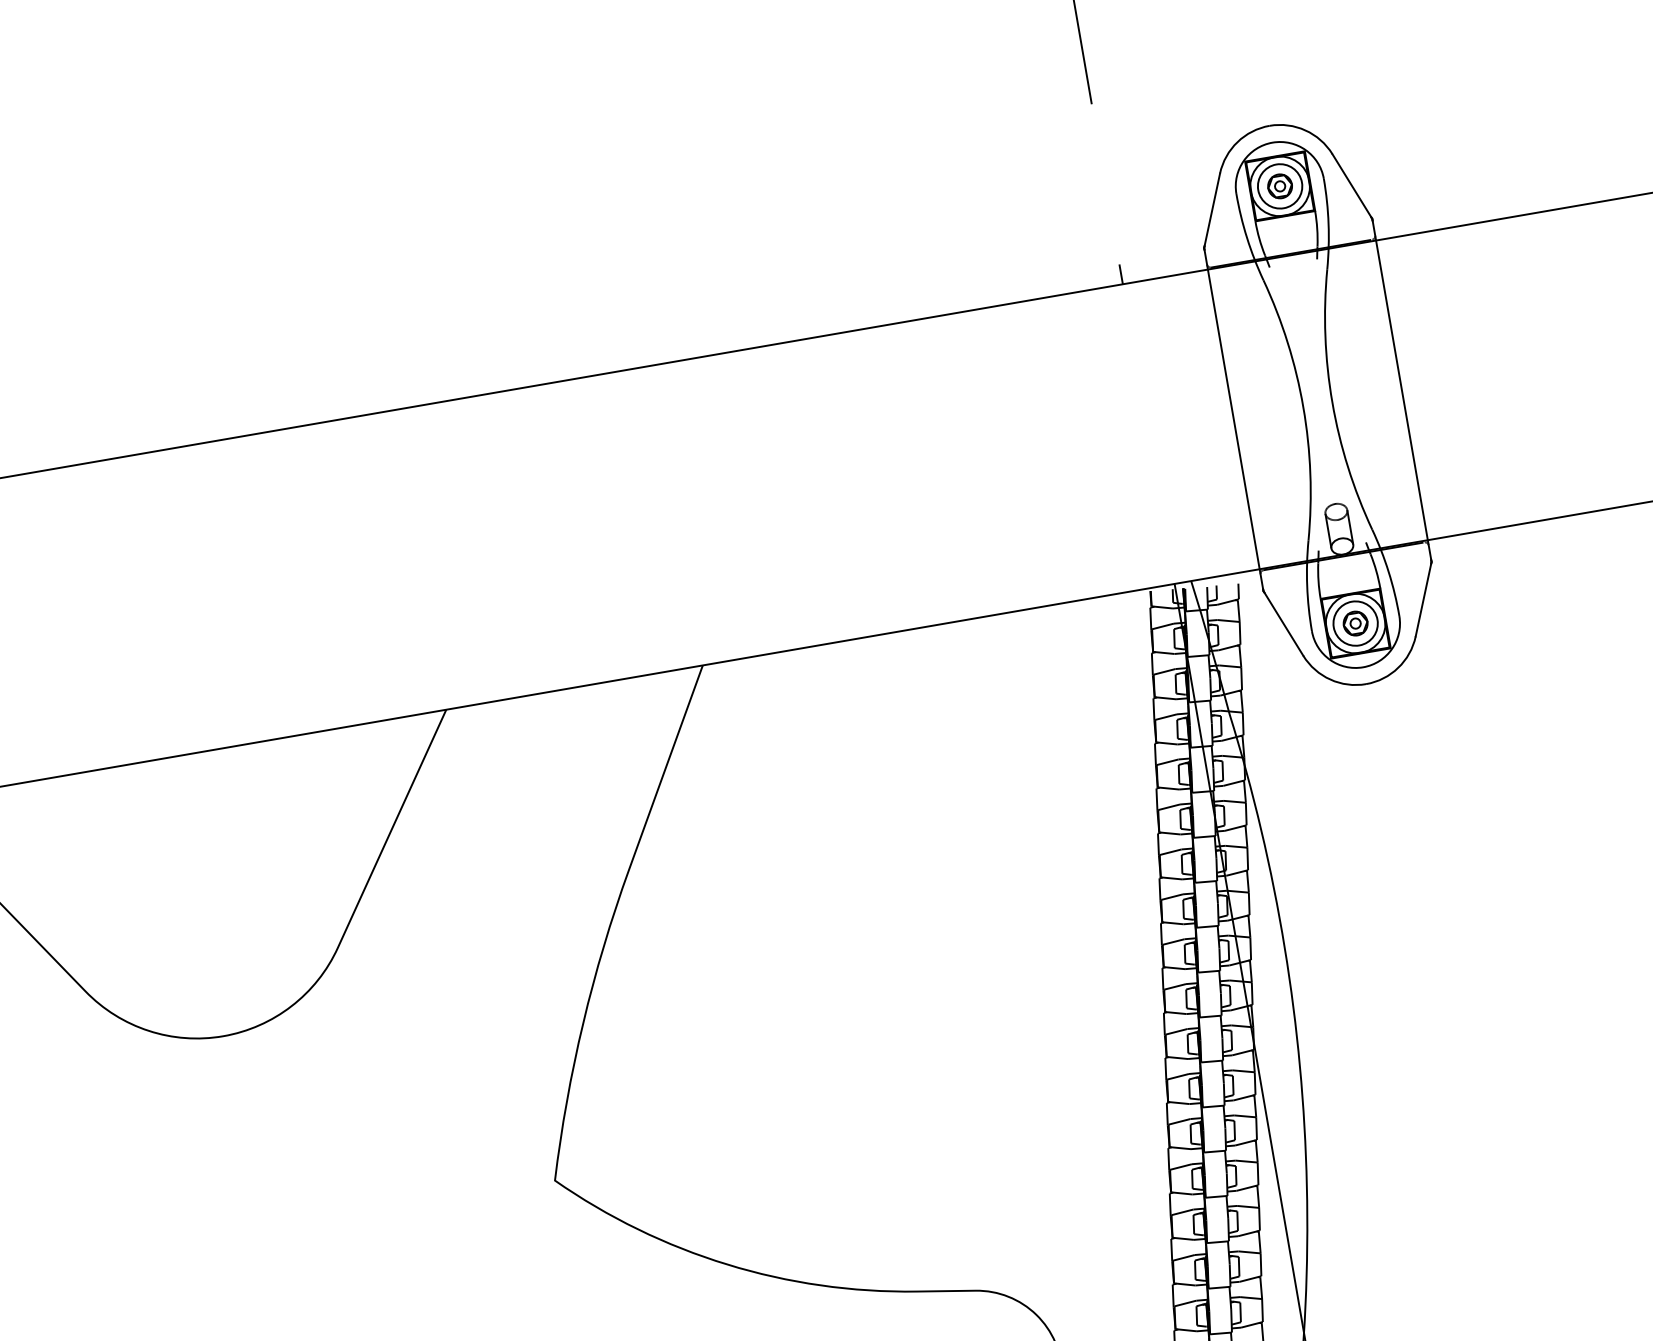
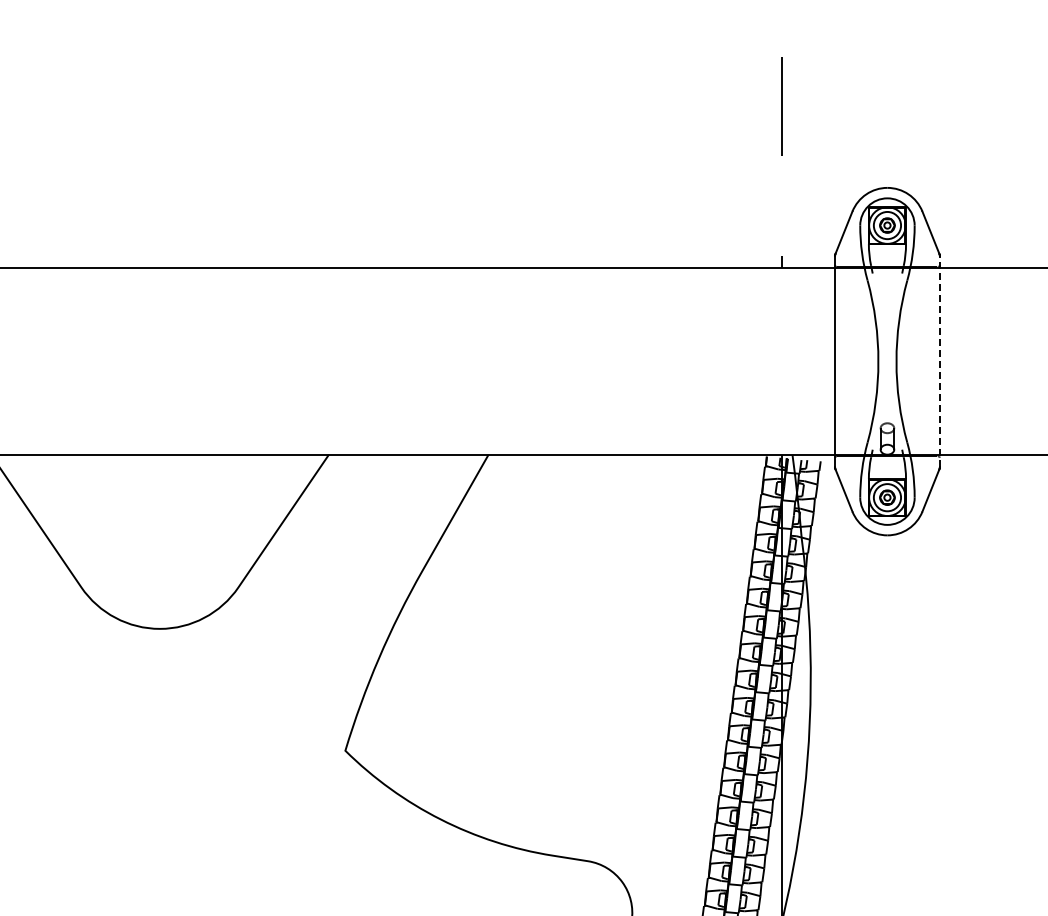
line: (1401, 390) -> (939, 361), solid -> dashed

